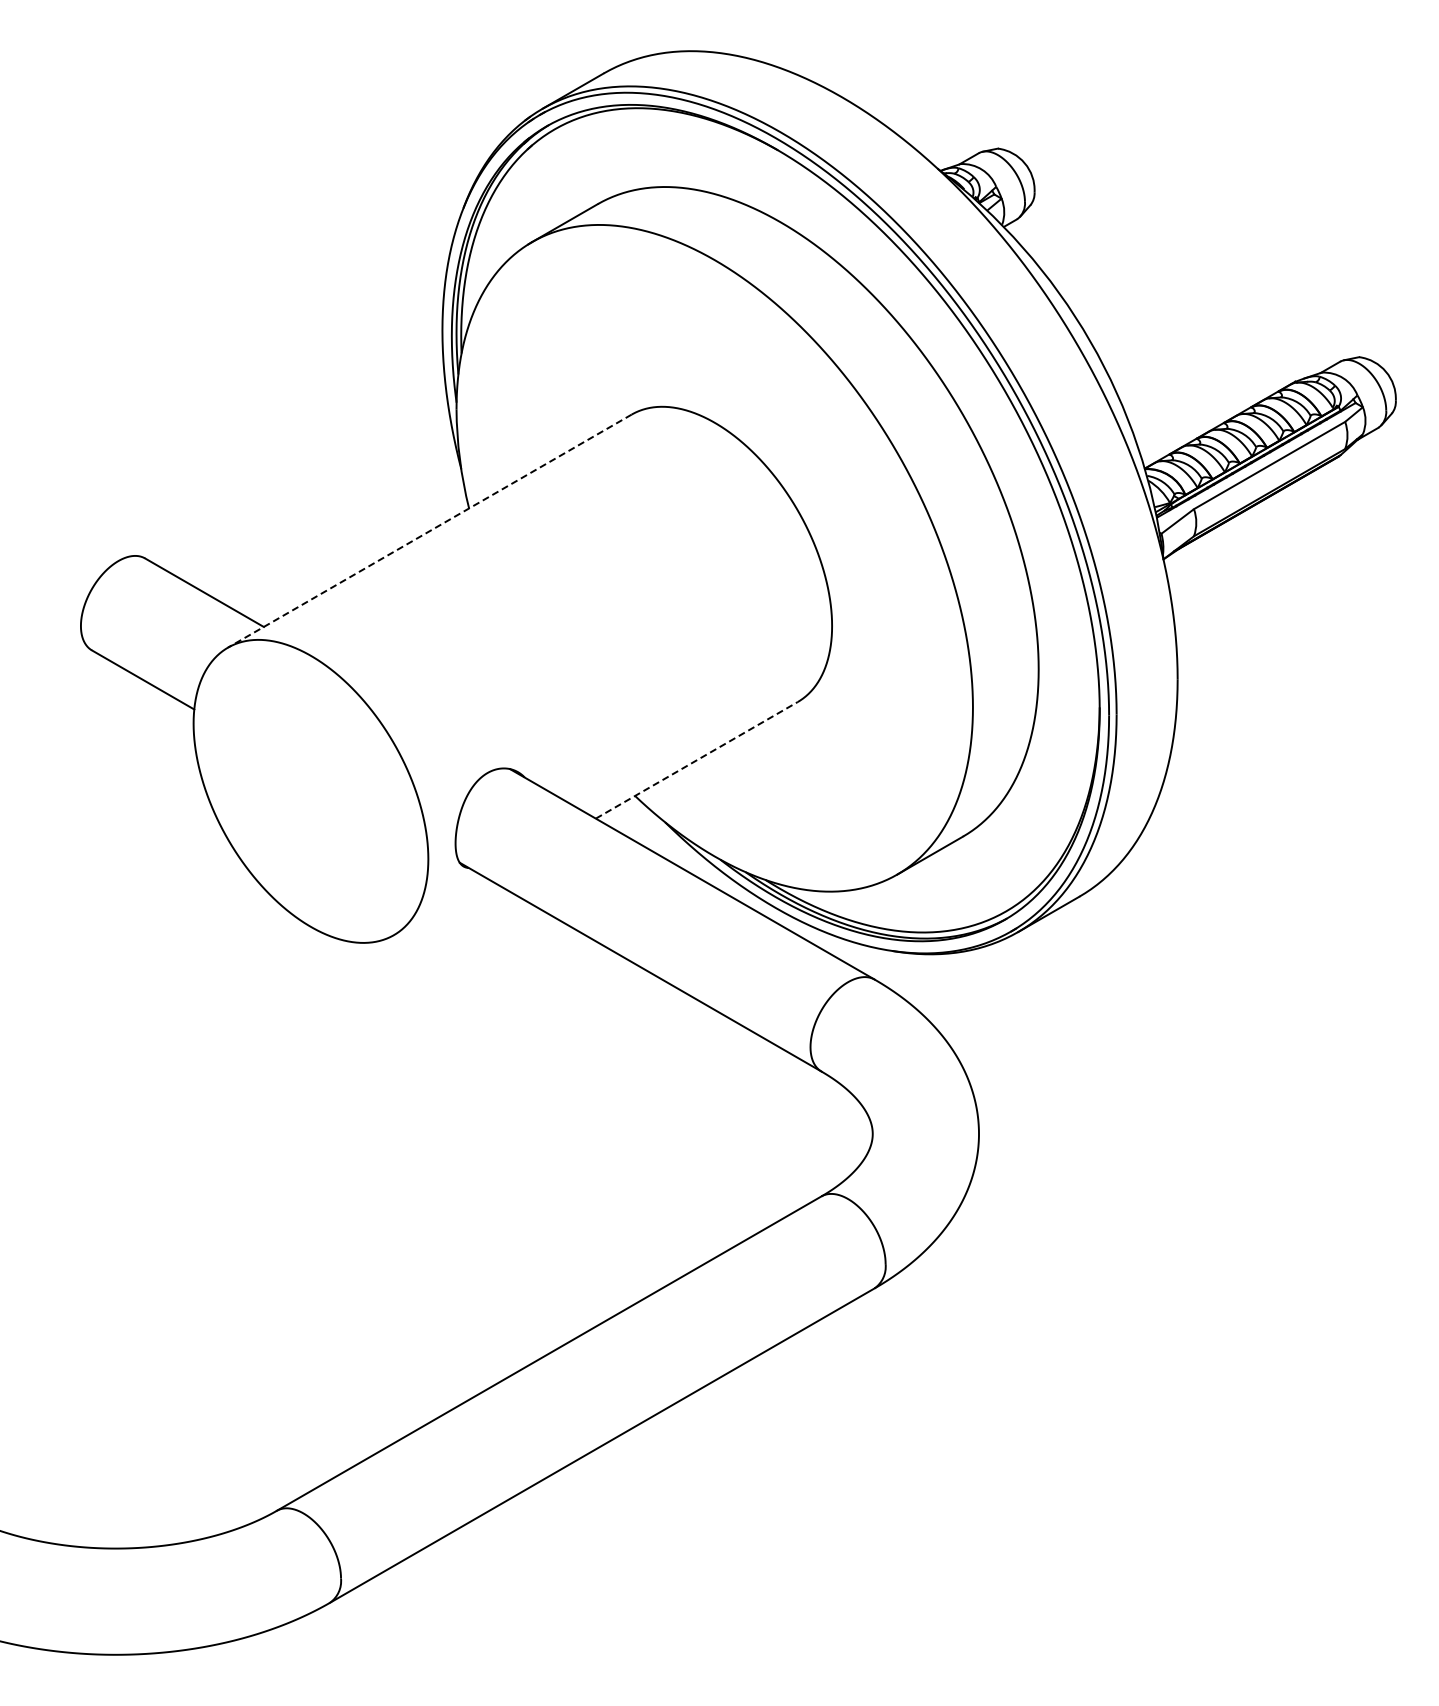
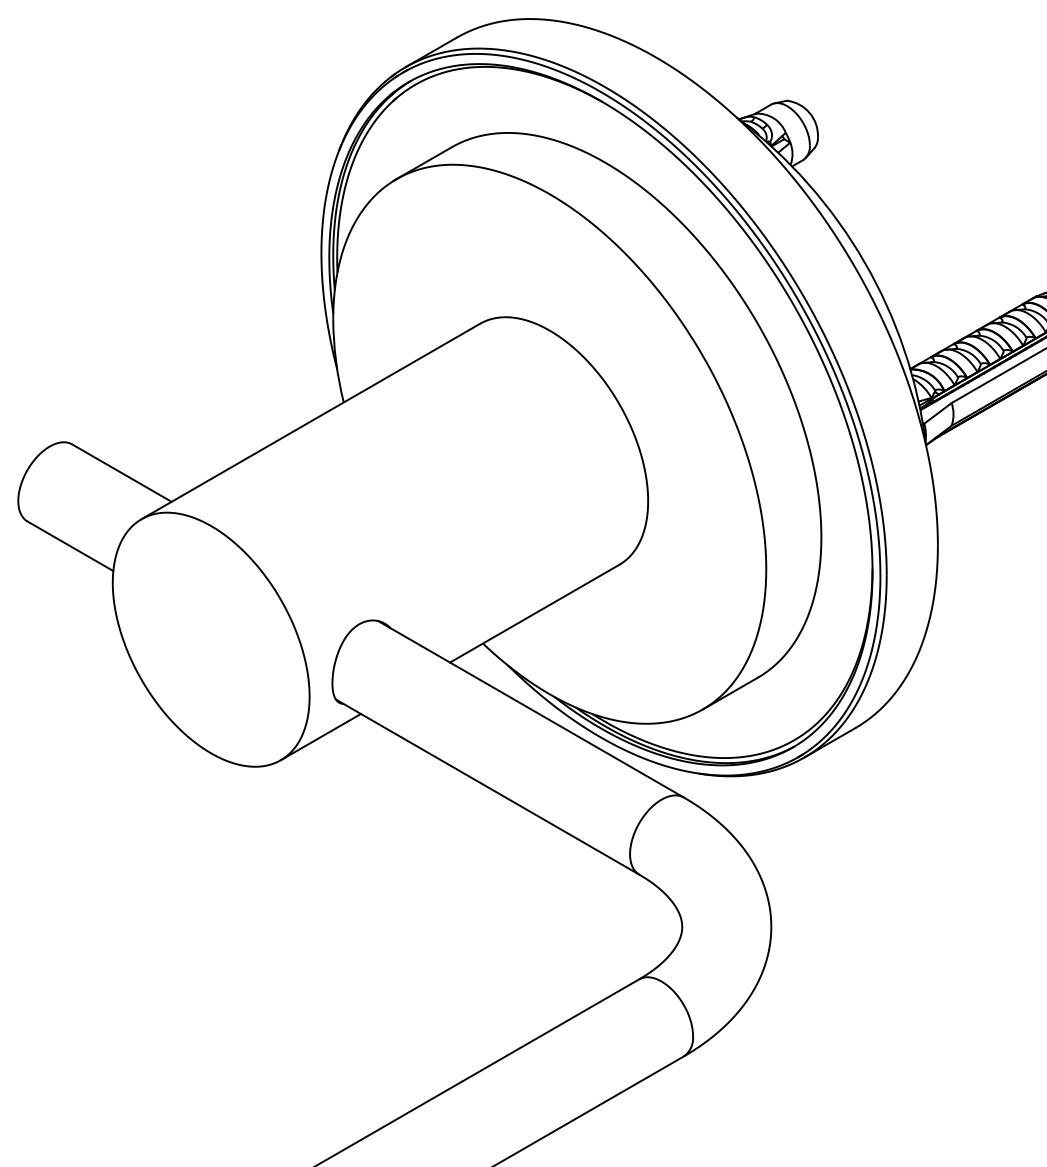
line: (429, 531) -> (310, 421), dashed -> solid
line: (696, 760) -> (534, 613), dashed -> solid
line: (441, 907) -> (320, 737), added

